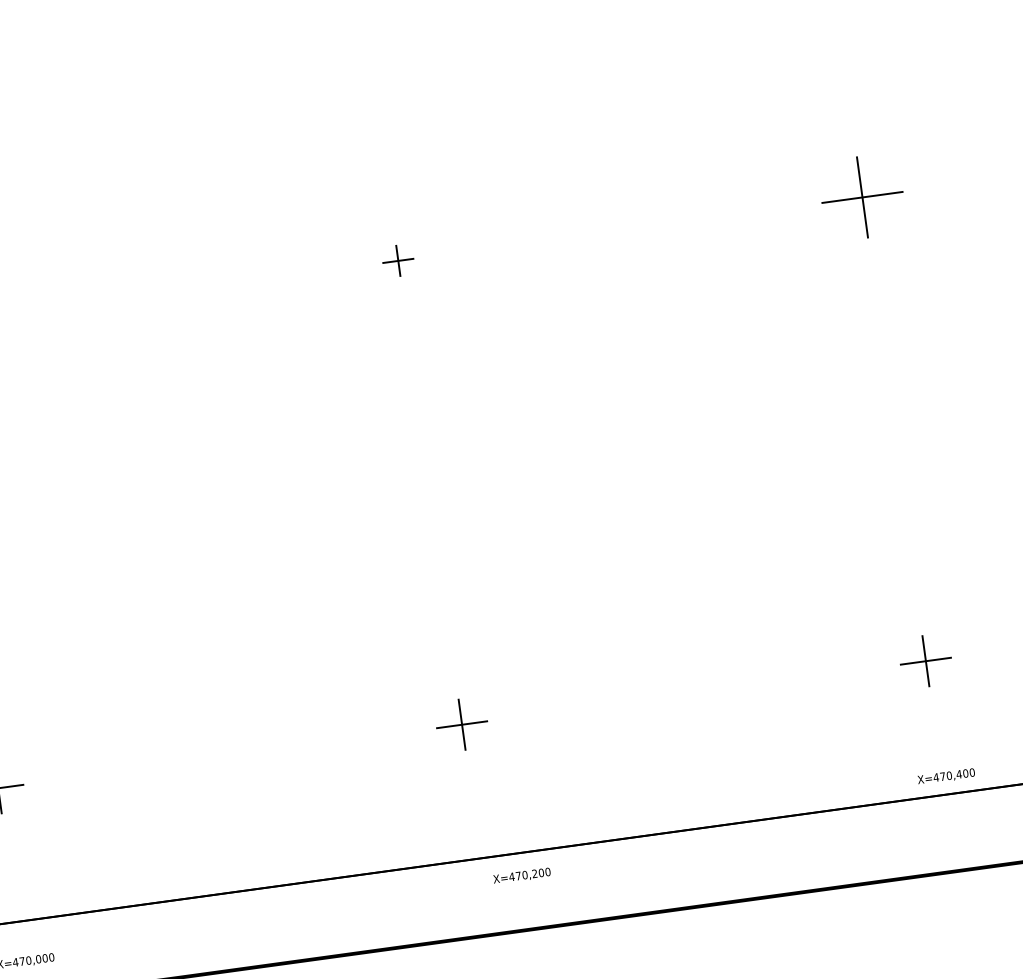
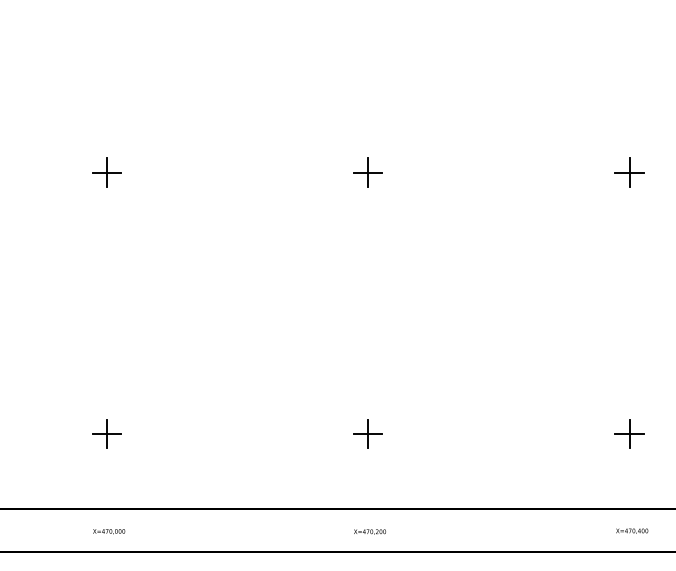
part: (862, 197) -> (629, 172), size x0.62
part: (397, 261) -> (367, 172), size x1.67
text: (946, 775) -> (632, 530), moved
text: (521, 875) -> (369, 531), moved

